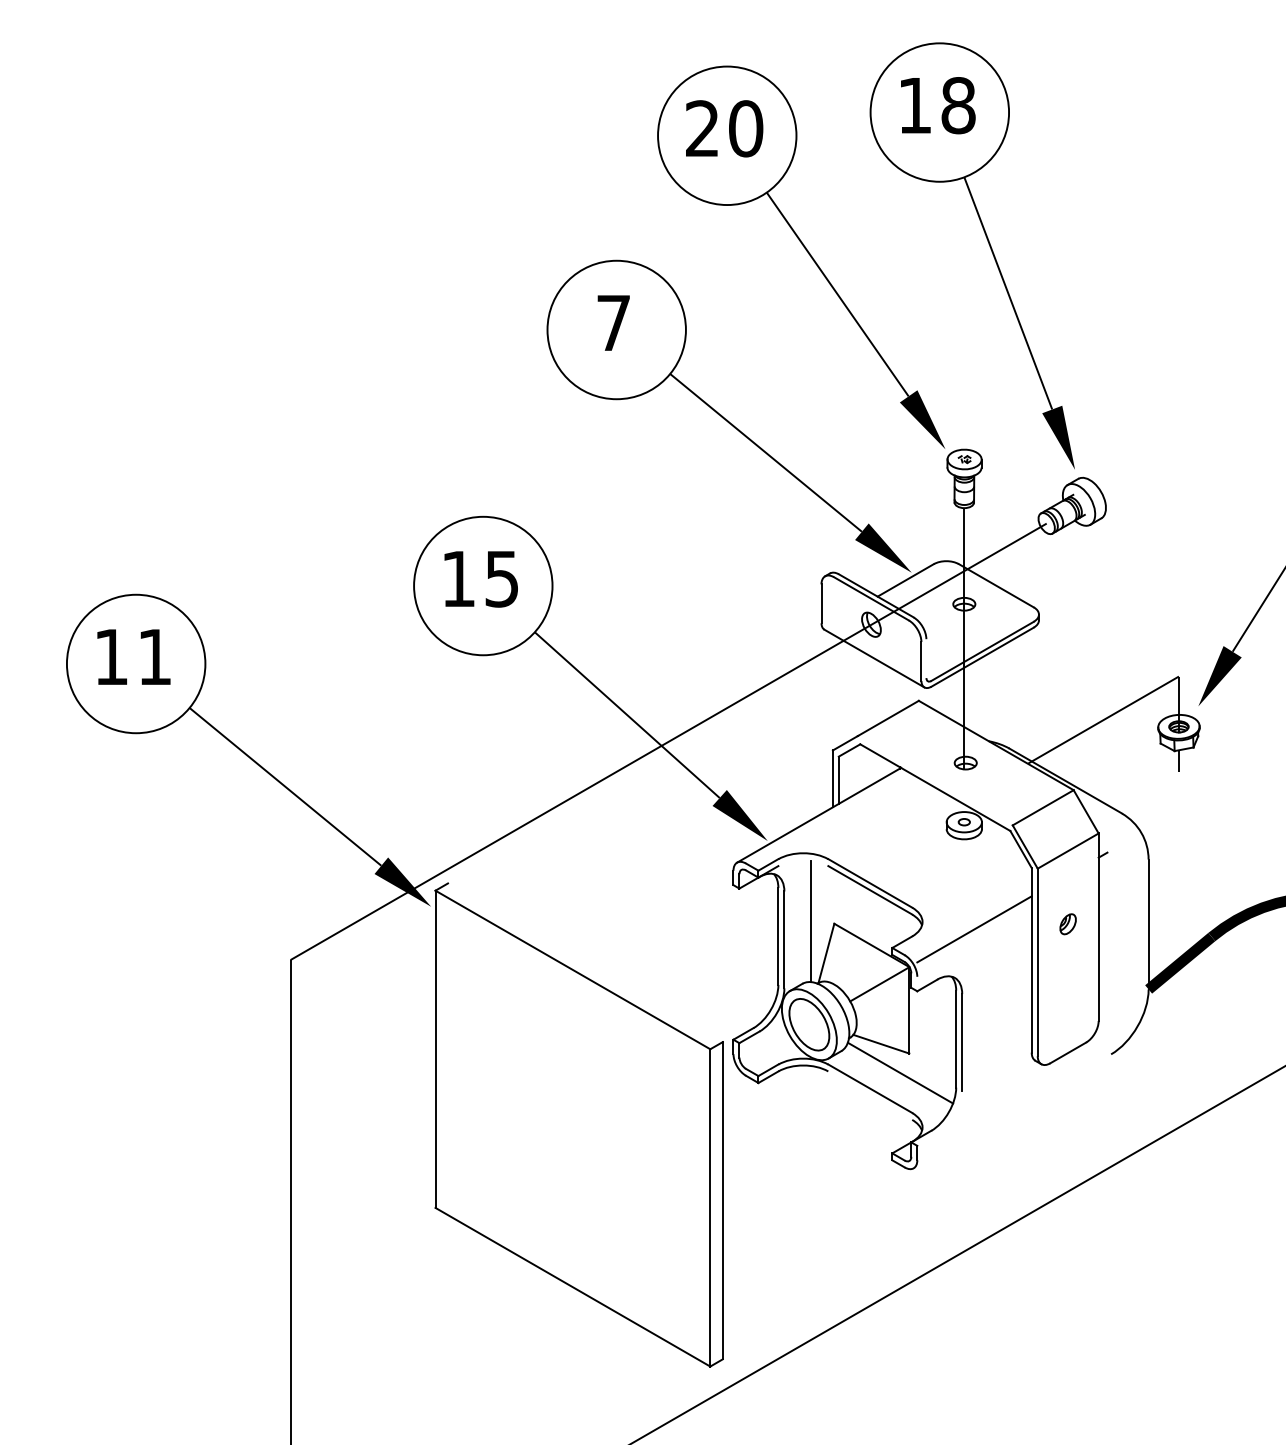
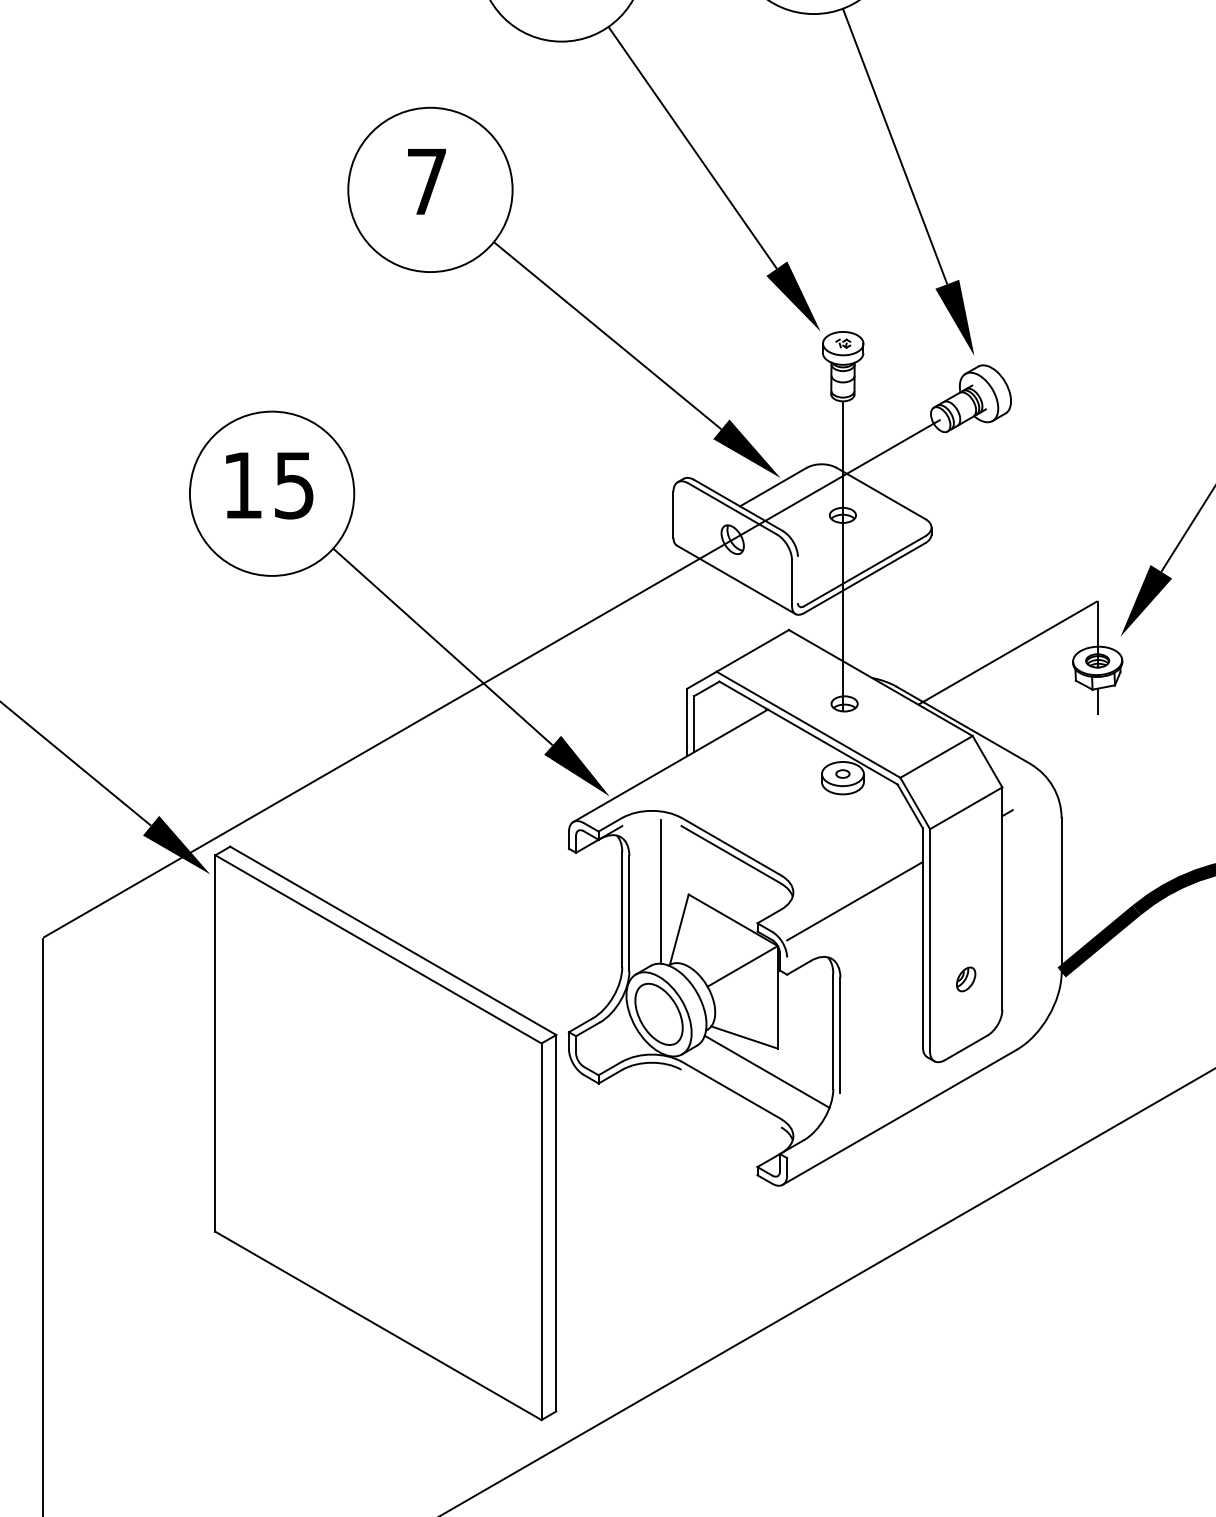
line: (934, 780) -> (807, 724), added
part: (1067, 924) -> (965, 979), moved
line: (585, 962) -> (393, 940), added
line: (1012, 1111) -> (900, 1117), added

